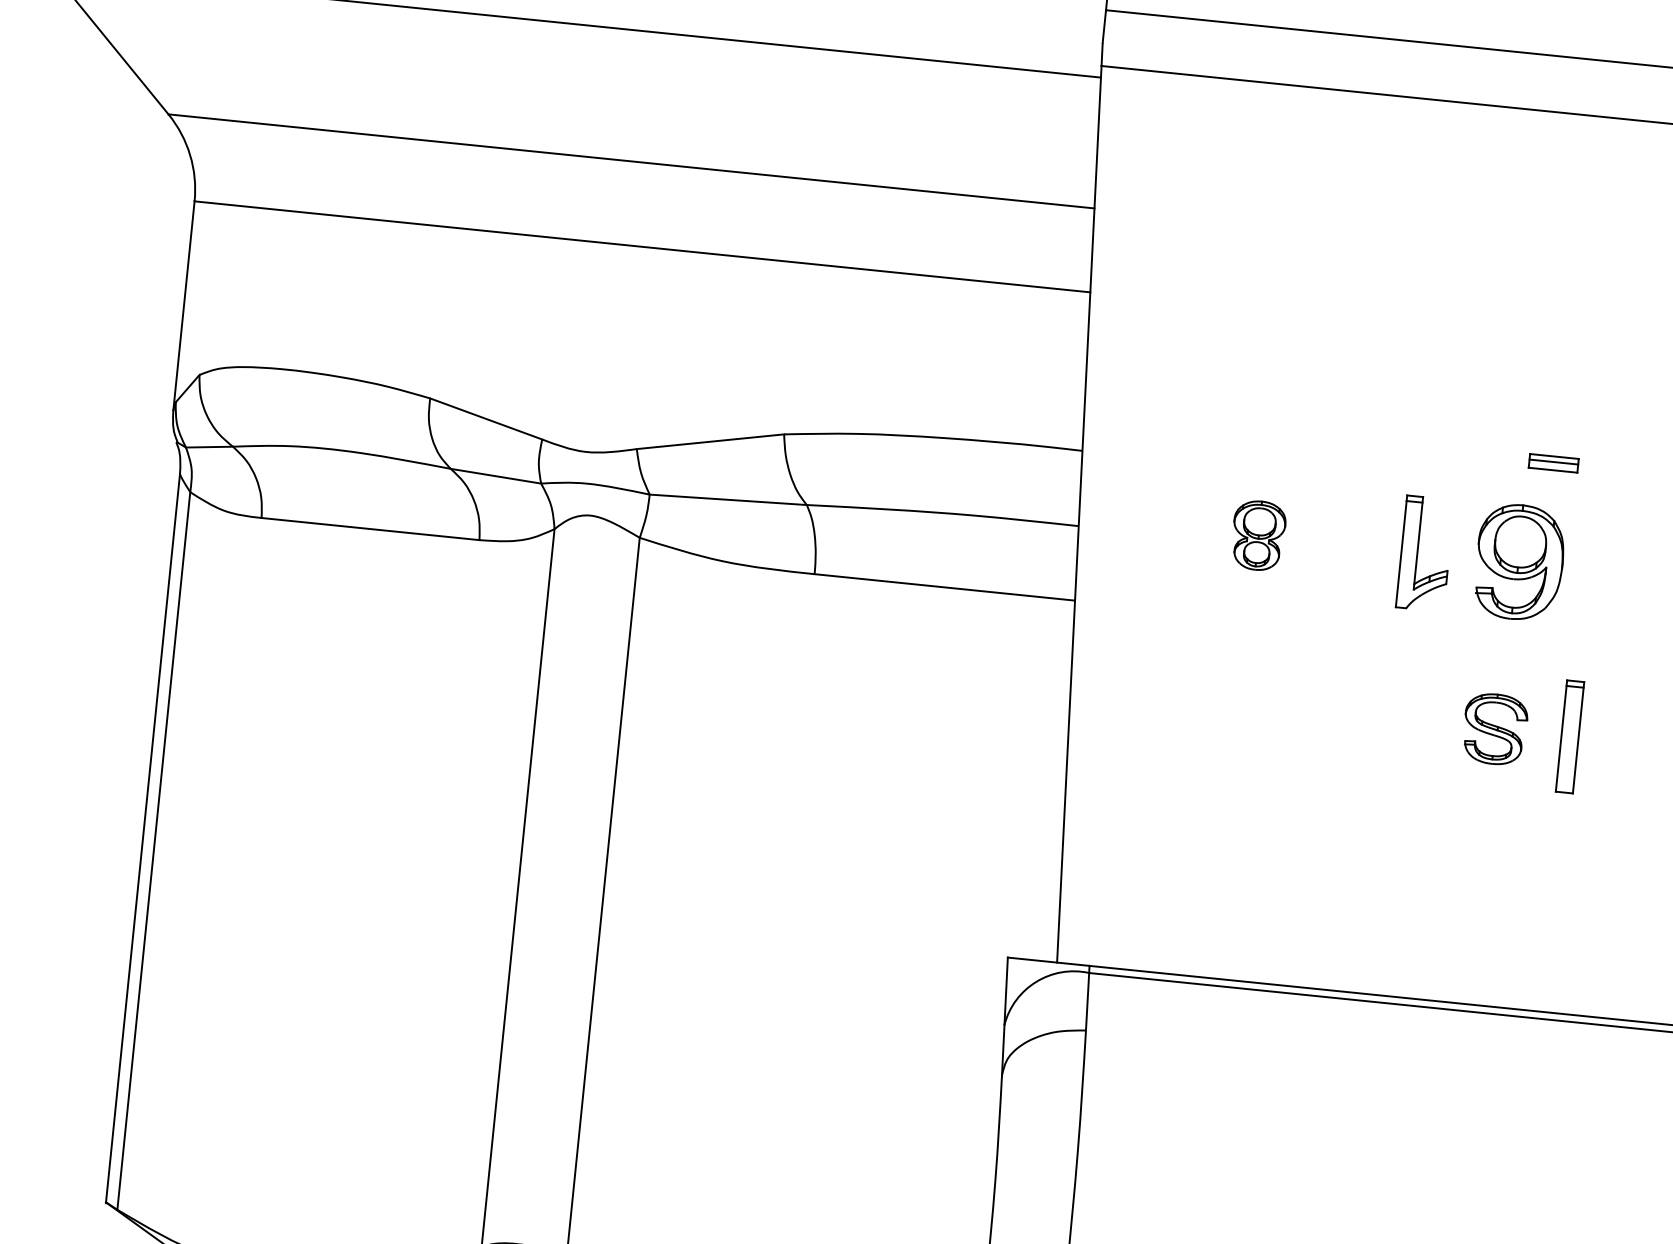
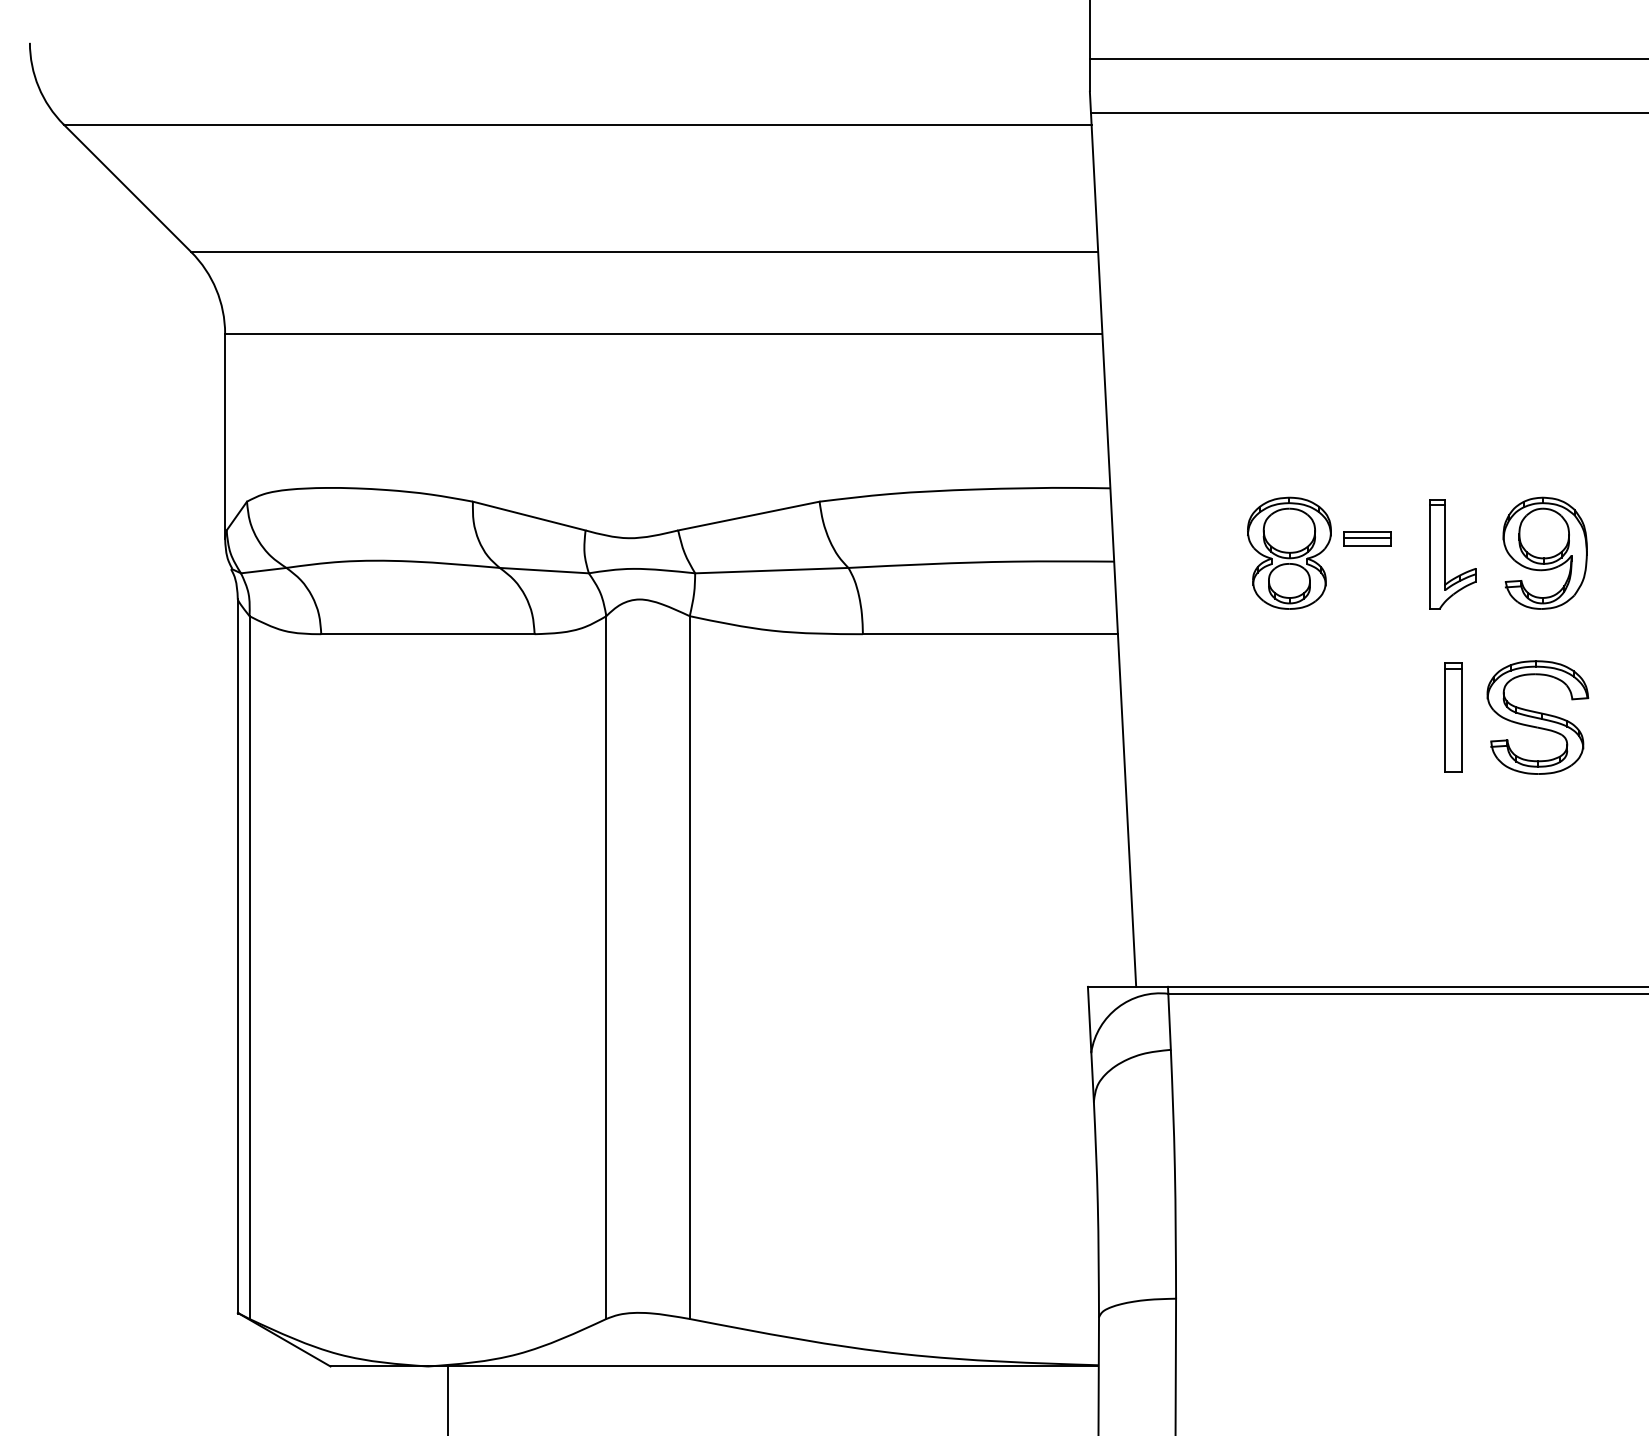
part: (1553, 462) -> (1367, 538), moved
part: (1258, 534) -> (1289, 552), size x1.67
part: (1494, 729) -> (1537, 717), size x1.67
part: (1570, 736) -> (1453, 717), moved

